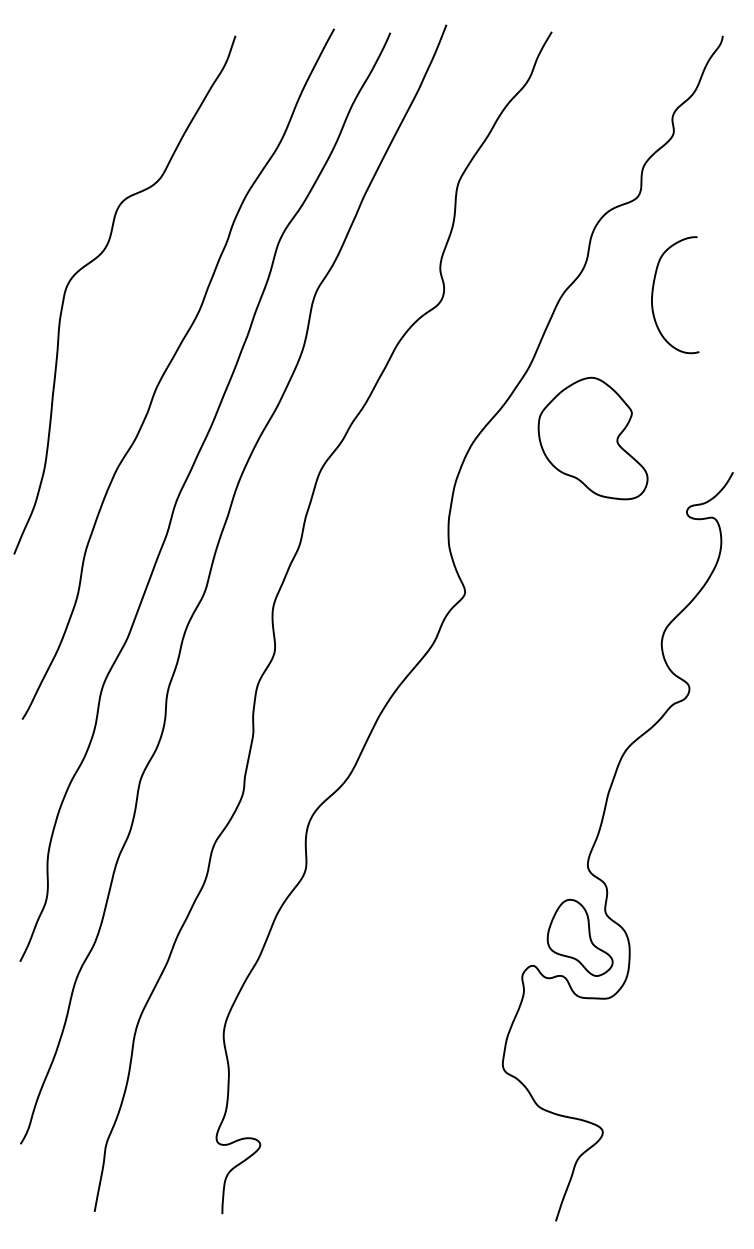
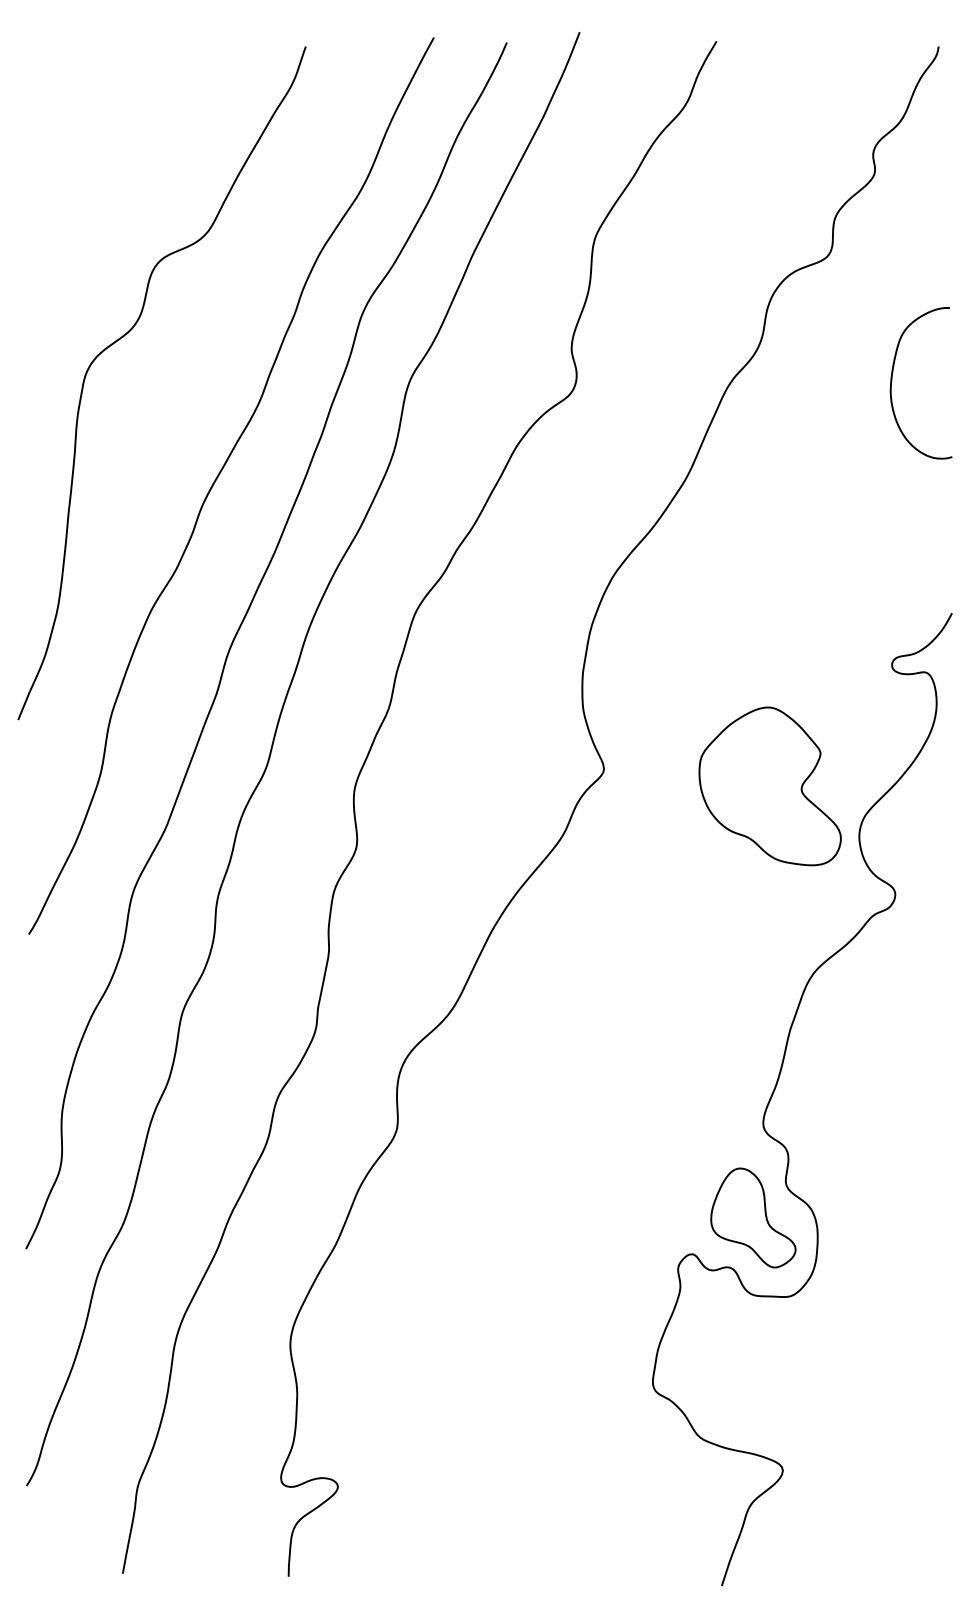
curve: (653, 295) -> (892, 383), moved
part: (592, 438) -> (769, 786), moved

